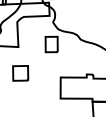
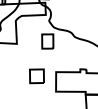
part: (20, 73) -> (36, 76), moved

